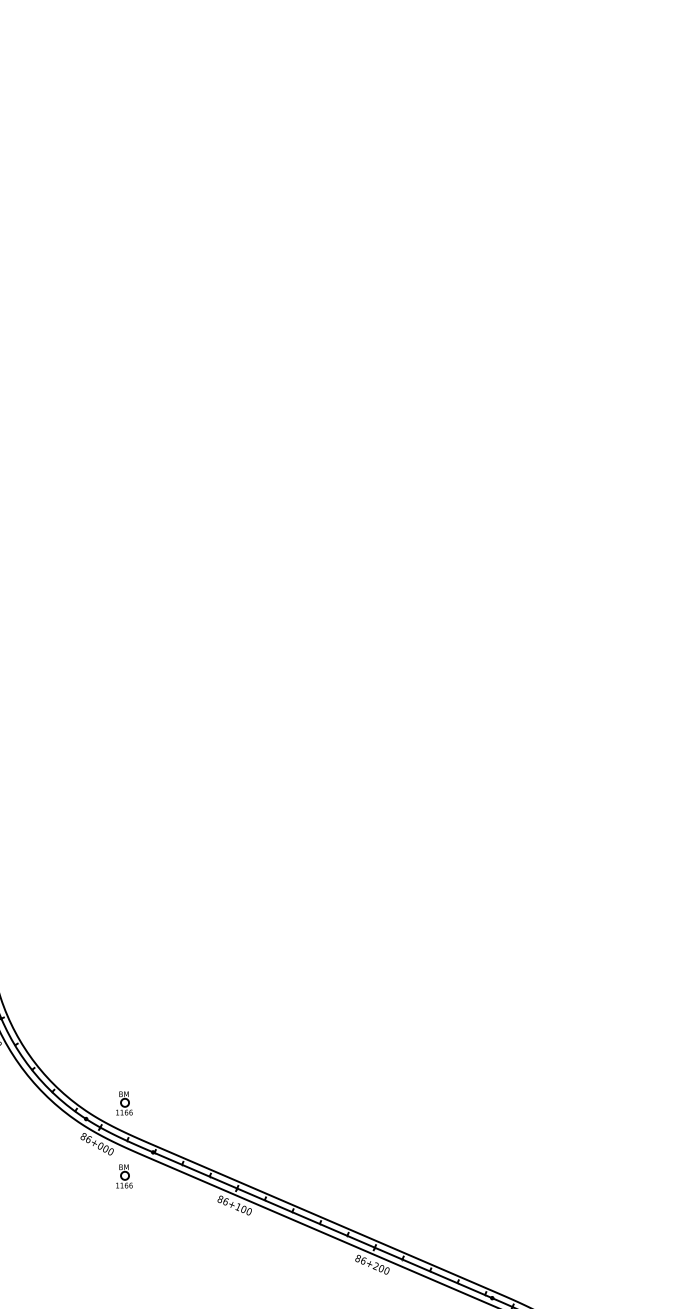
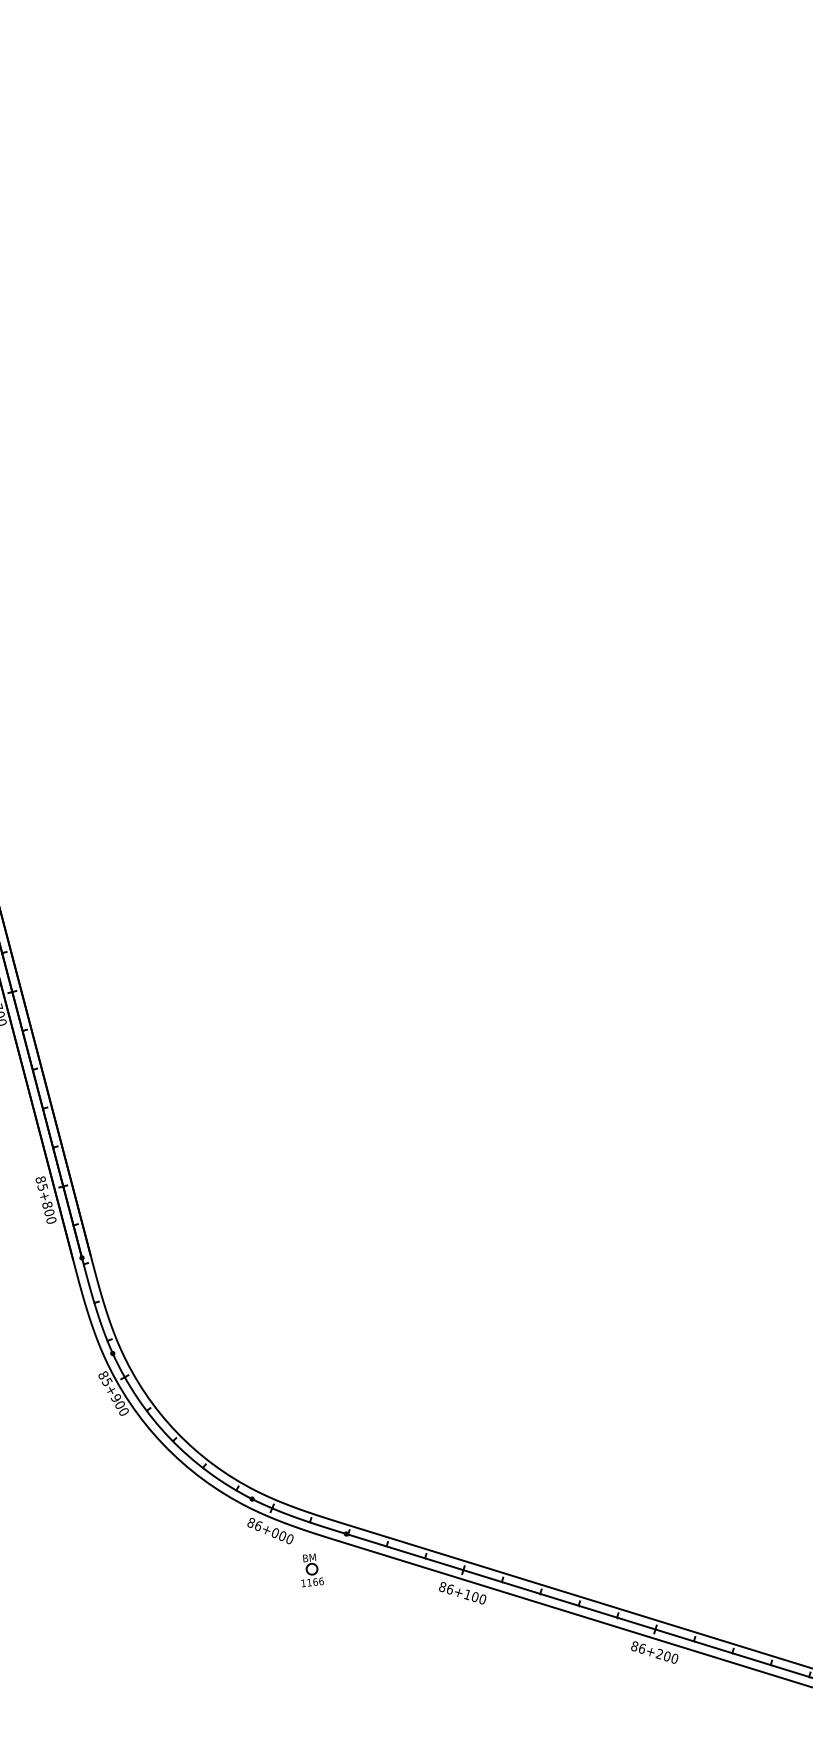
part: (124, 1103) -> (301, 1472), removed

